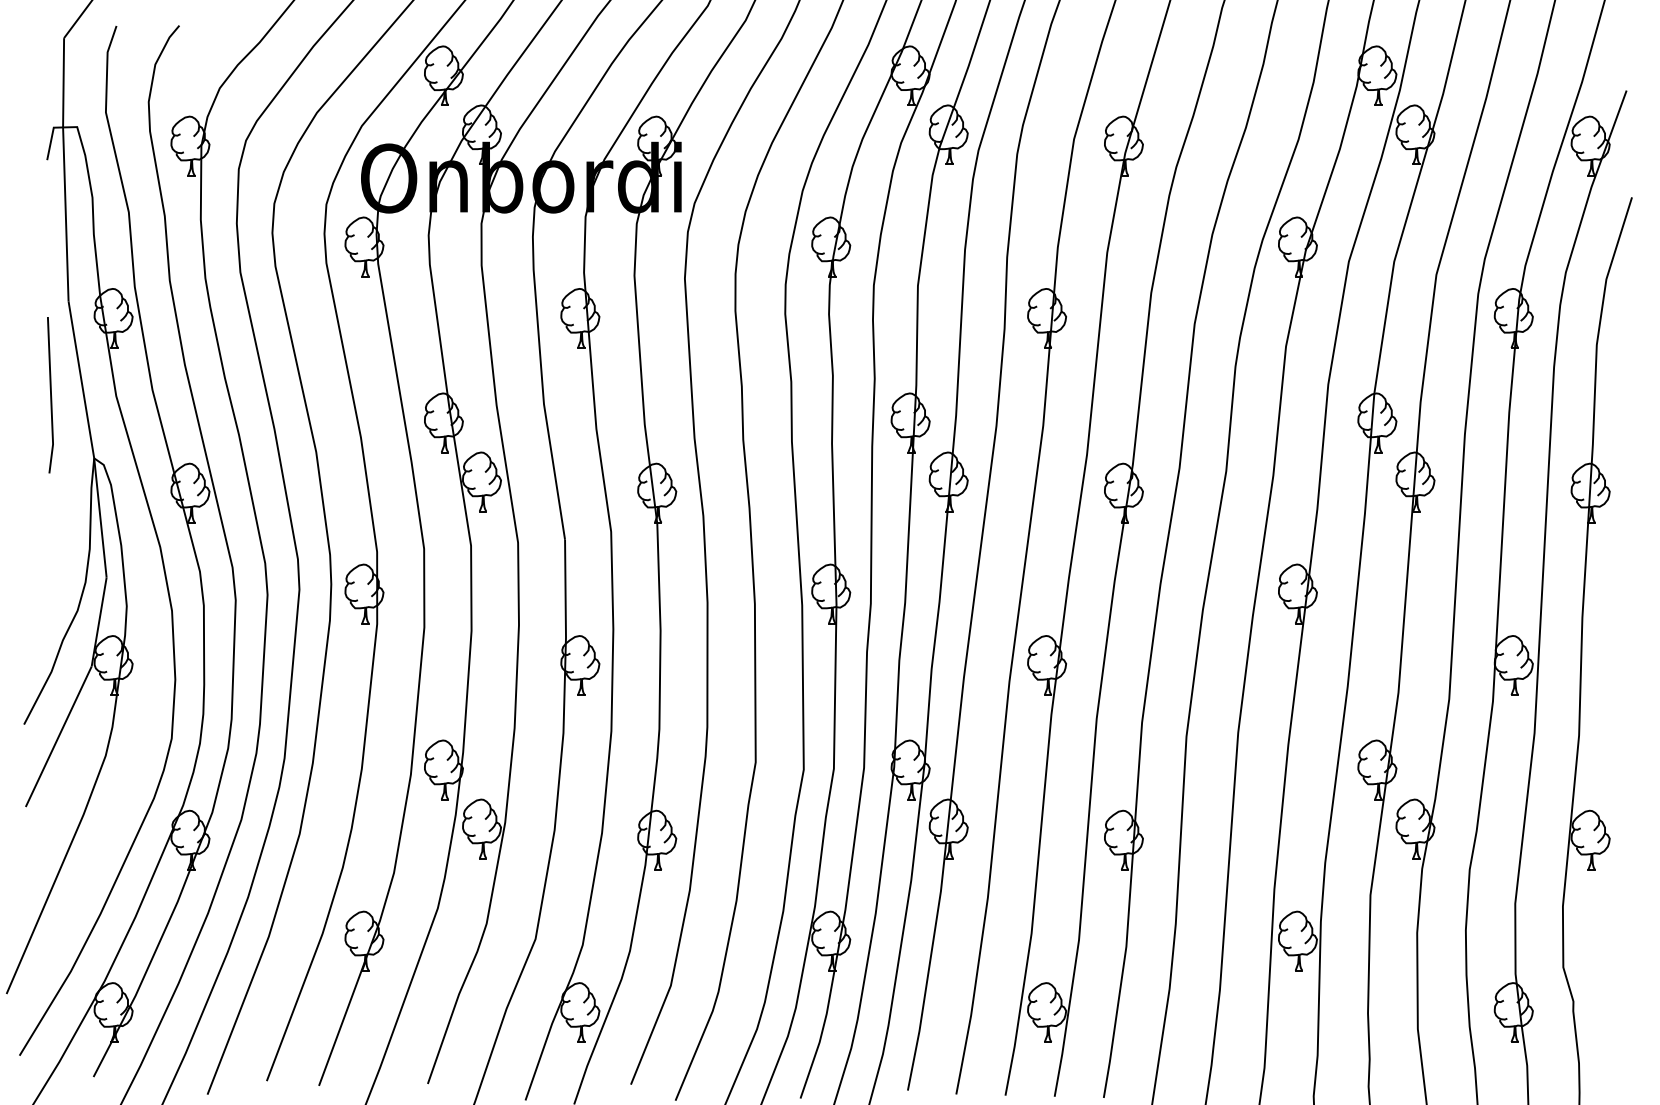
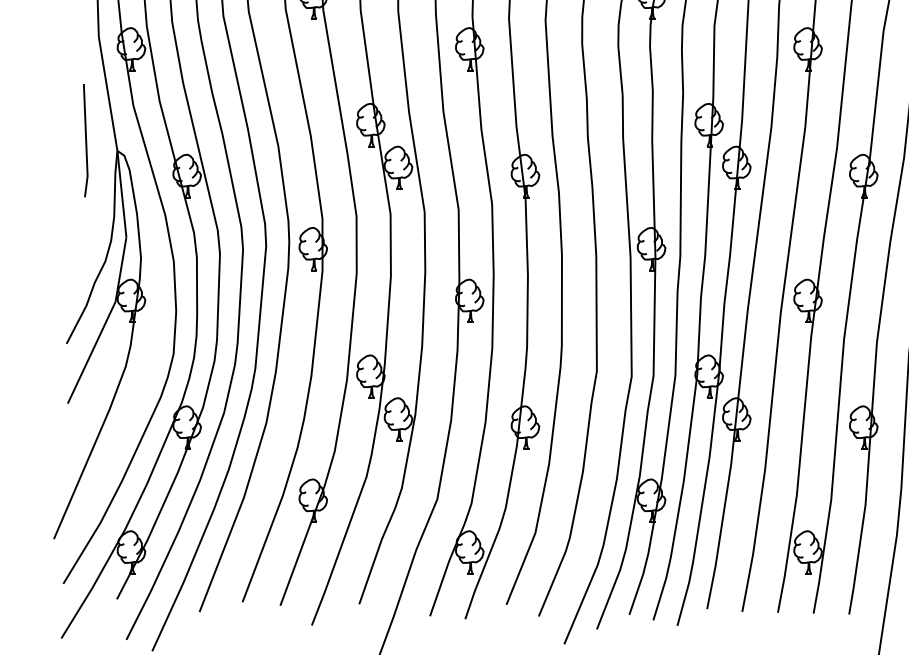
line: (50, 395) -> (85, 140), moved

